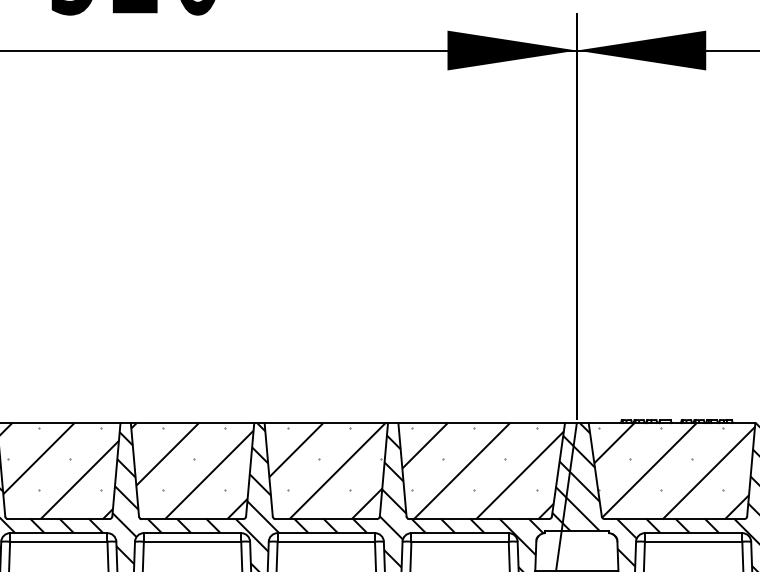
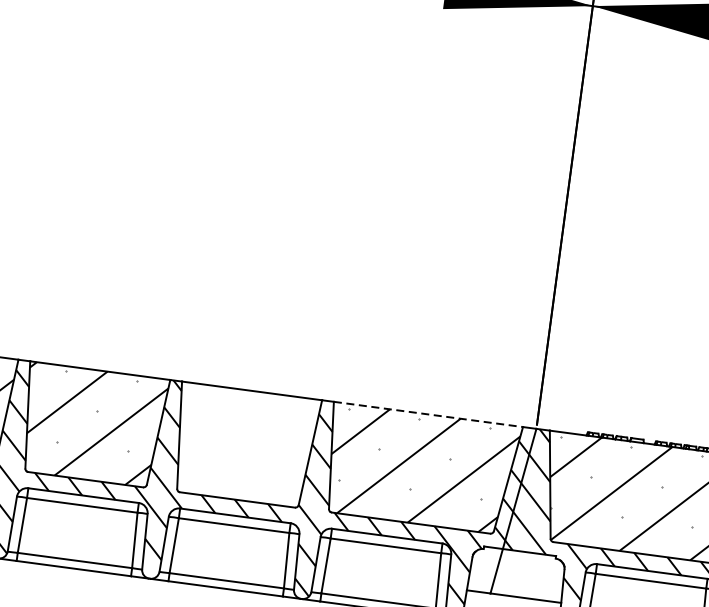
line: (482, 423) -> (429, 415), solid -> dashed
hatch: (327, 471) -> (246, 446), removed

